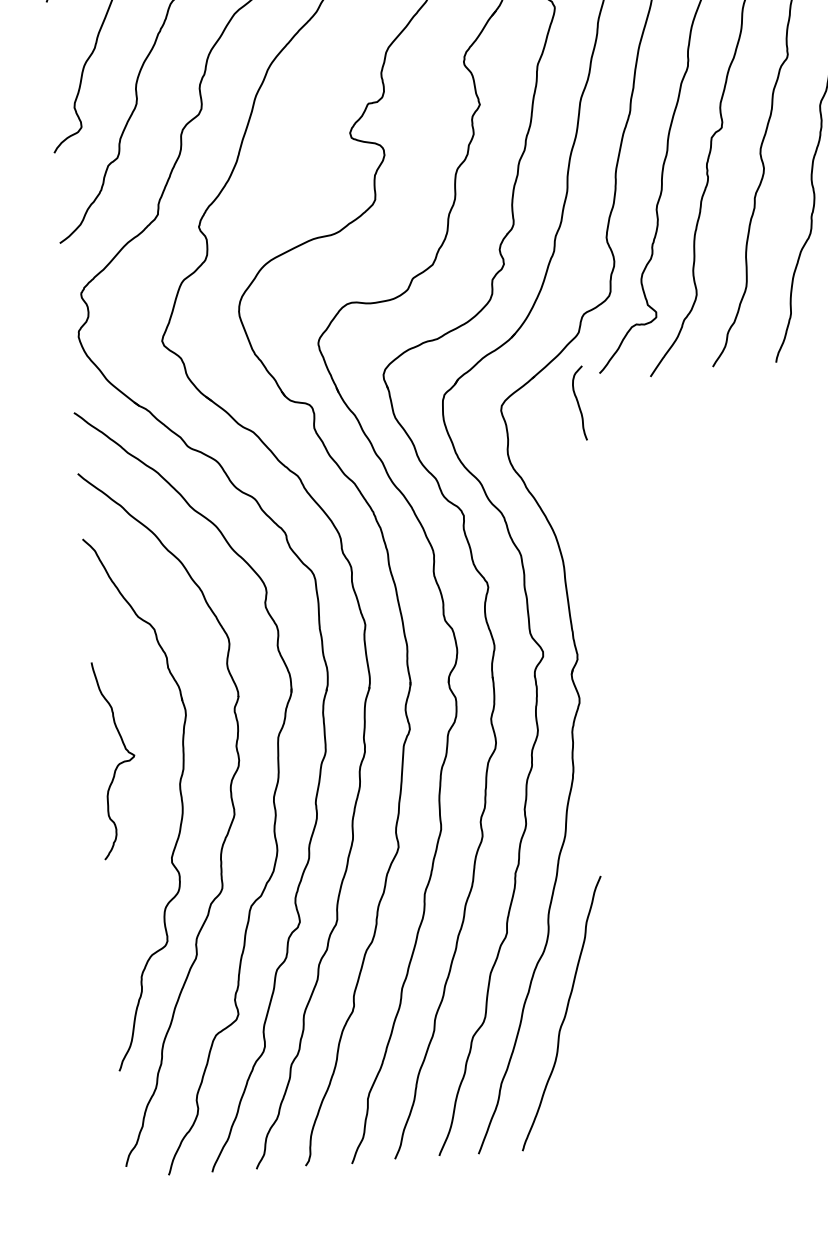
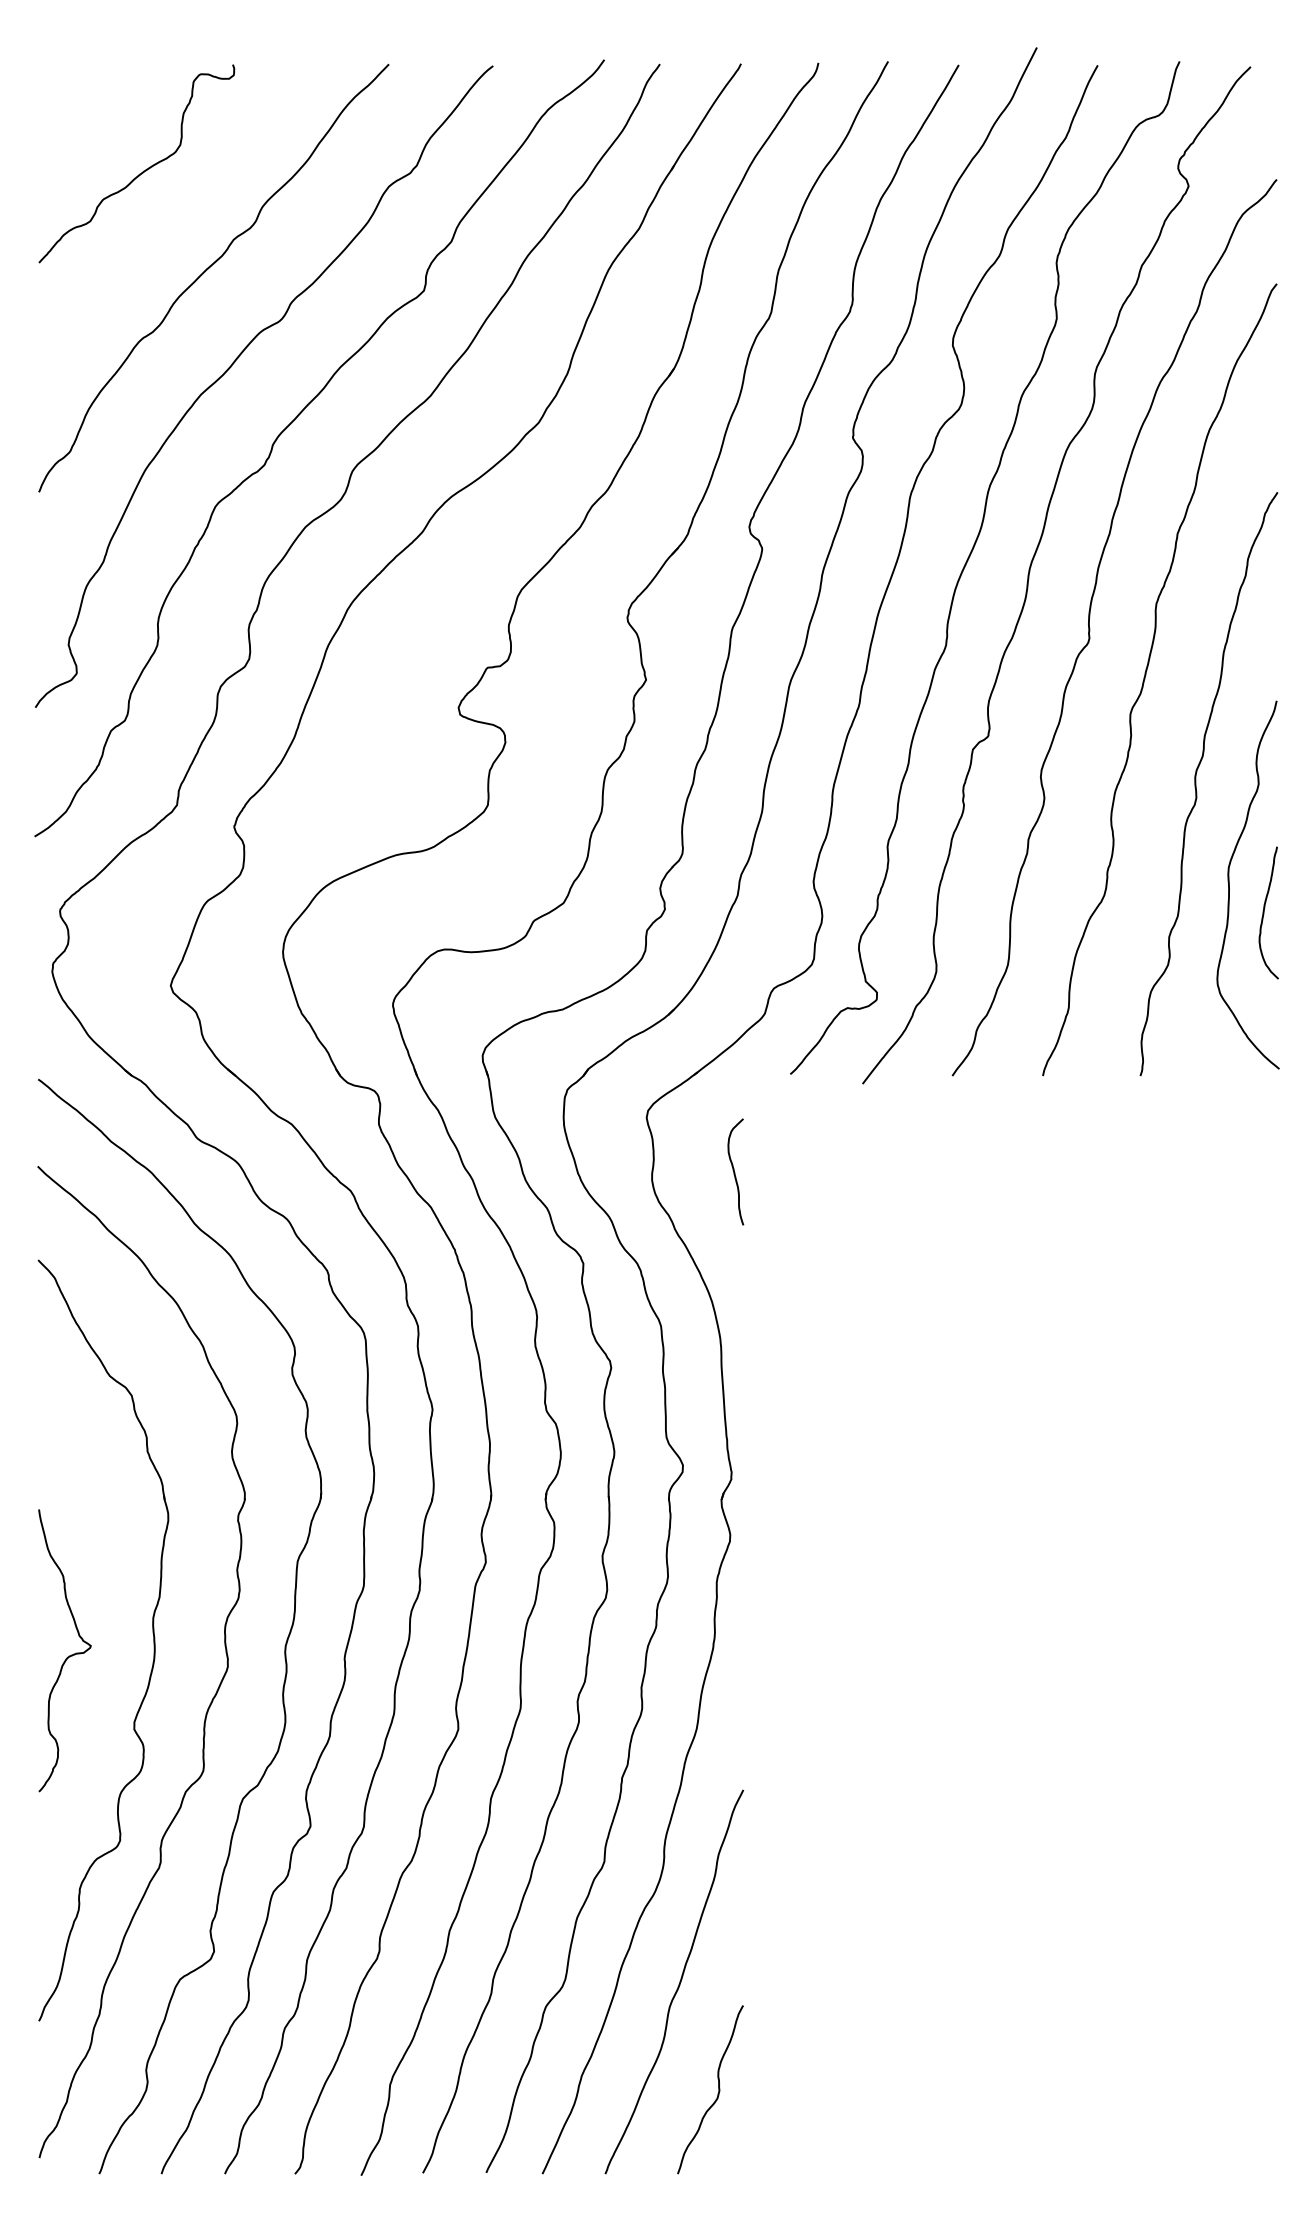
curve: (578, 403) -> (734, 1171), moved
curve: (118, 763) -> (67, 1656), moved
curve: (597, 1086) -> (718, 2089), added

